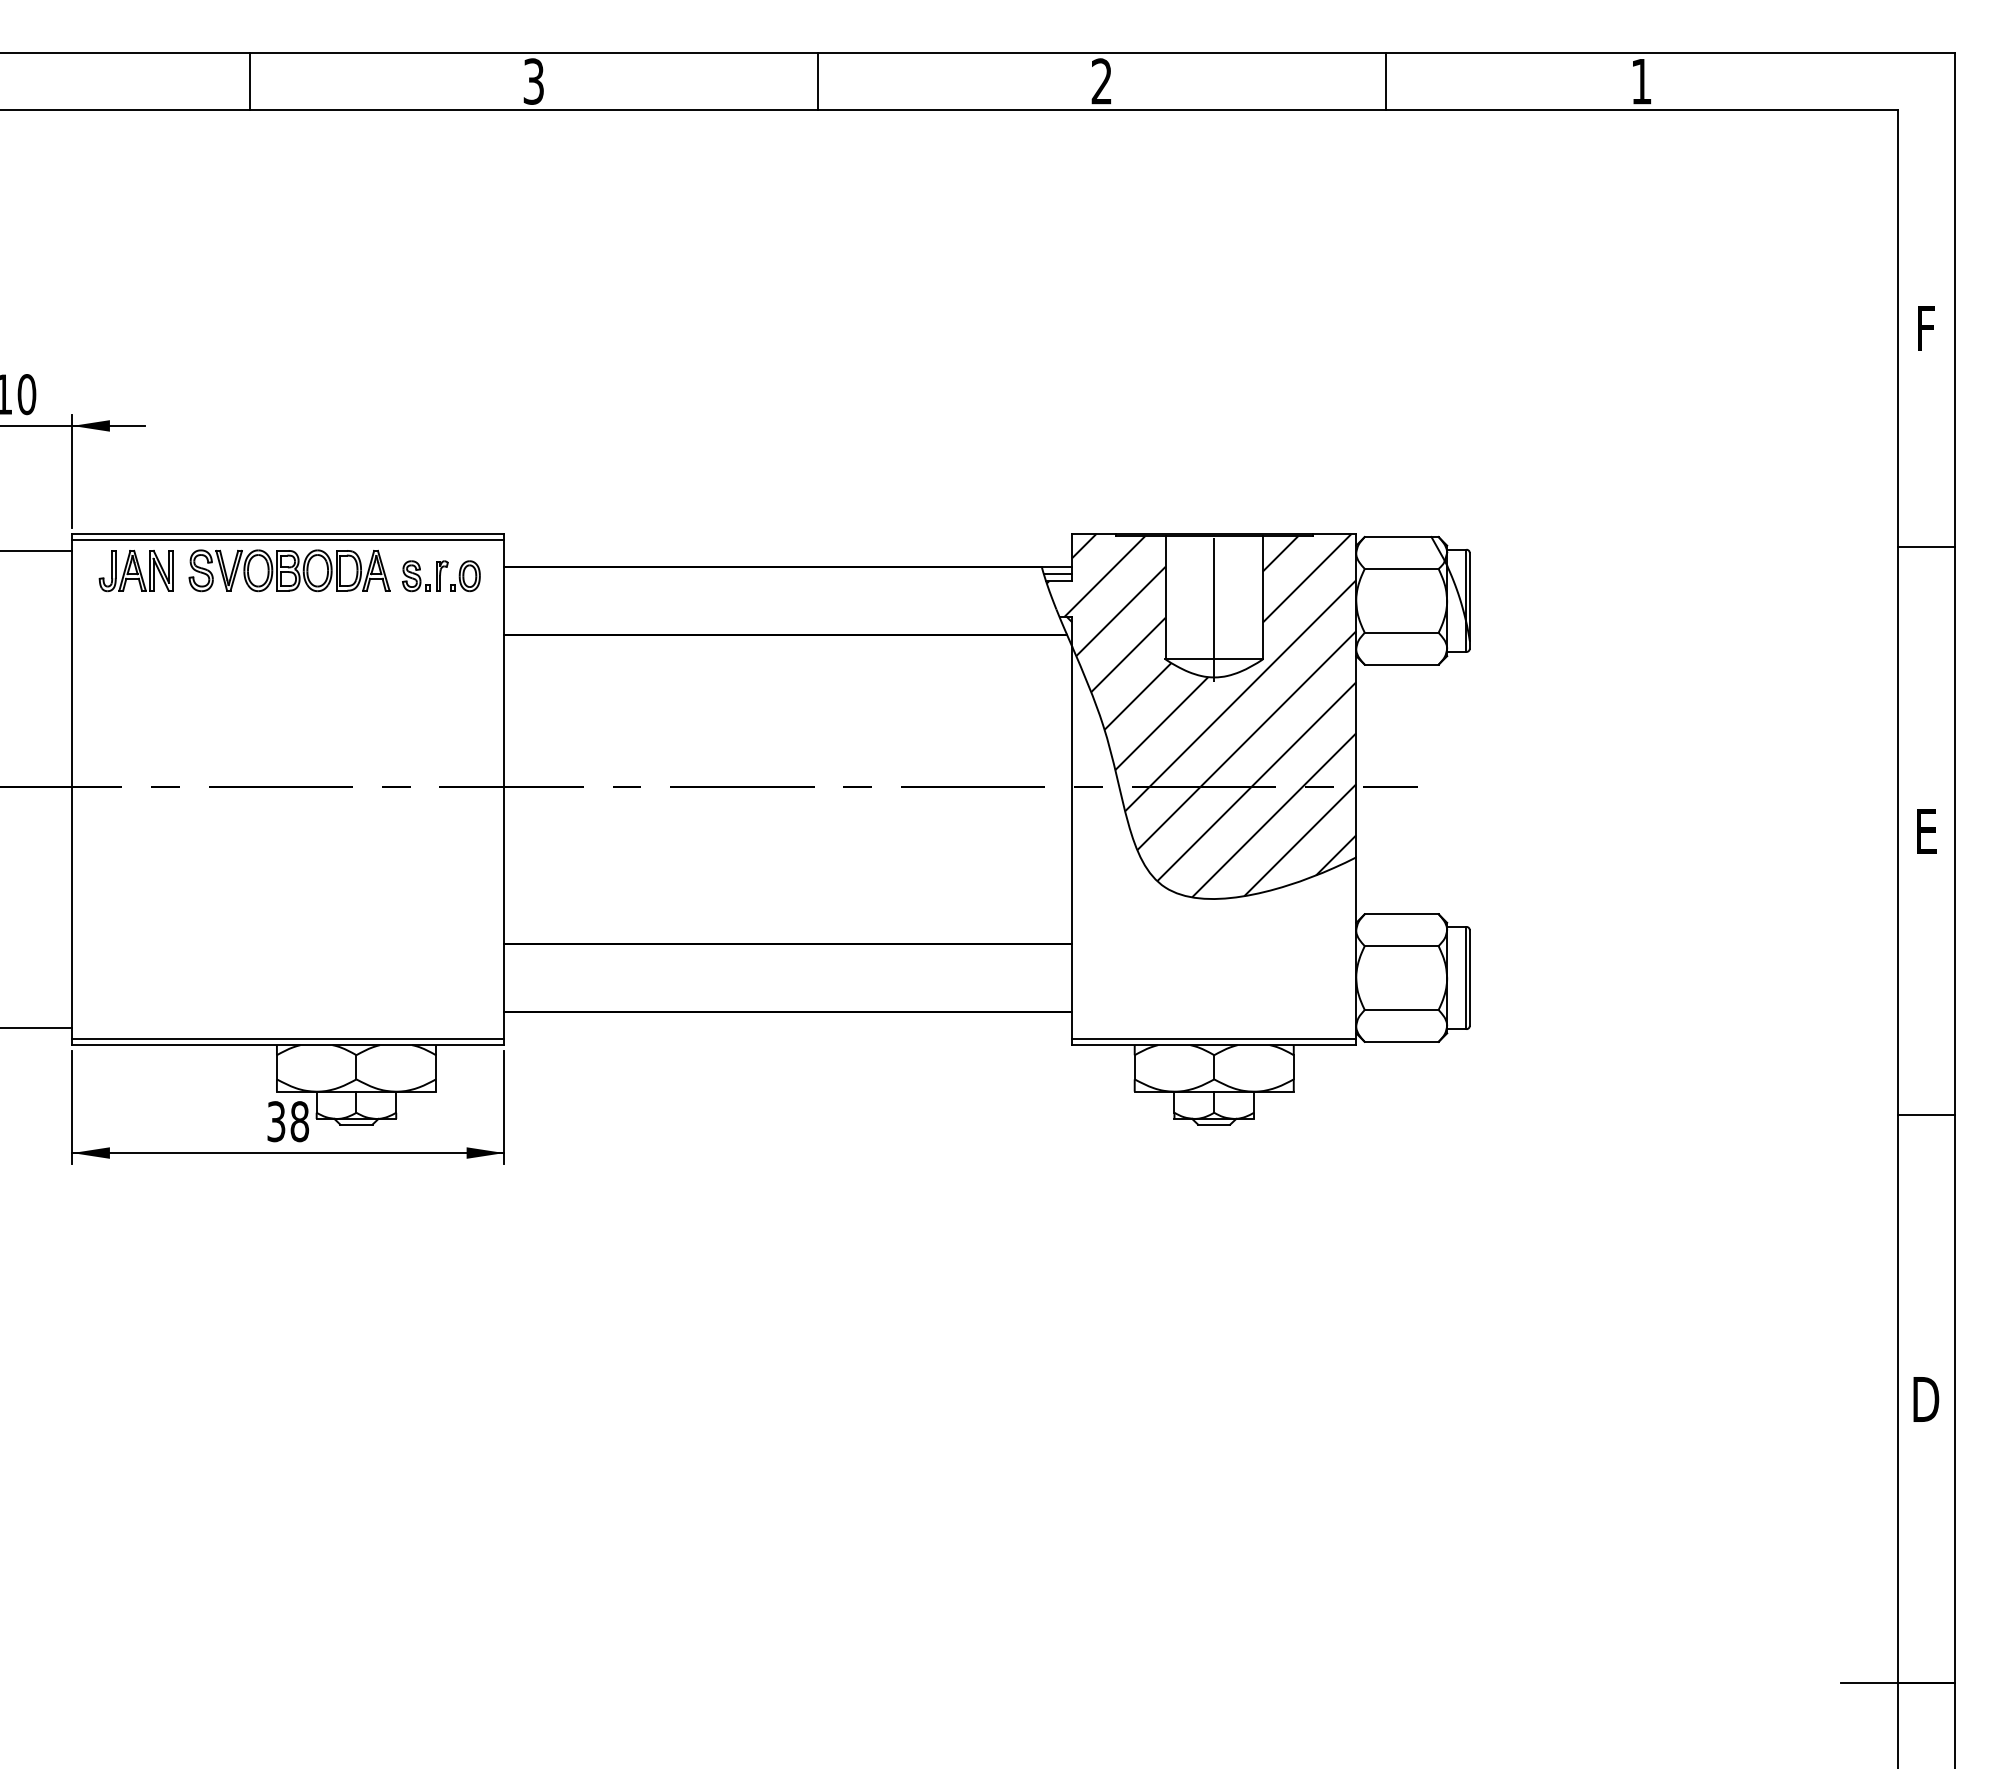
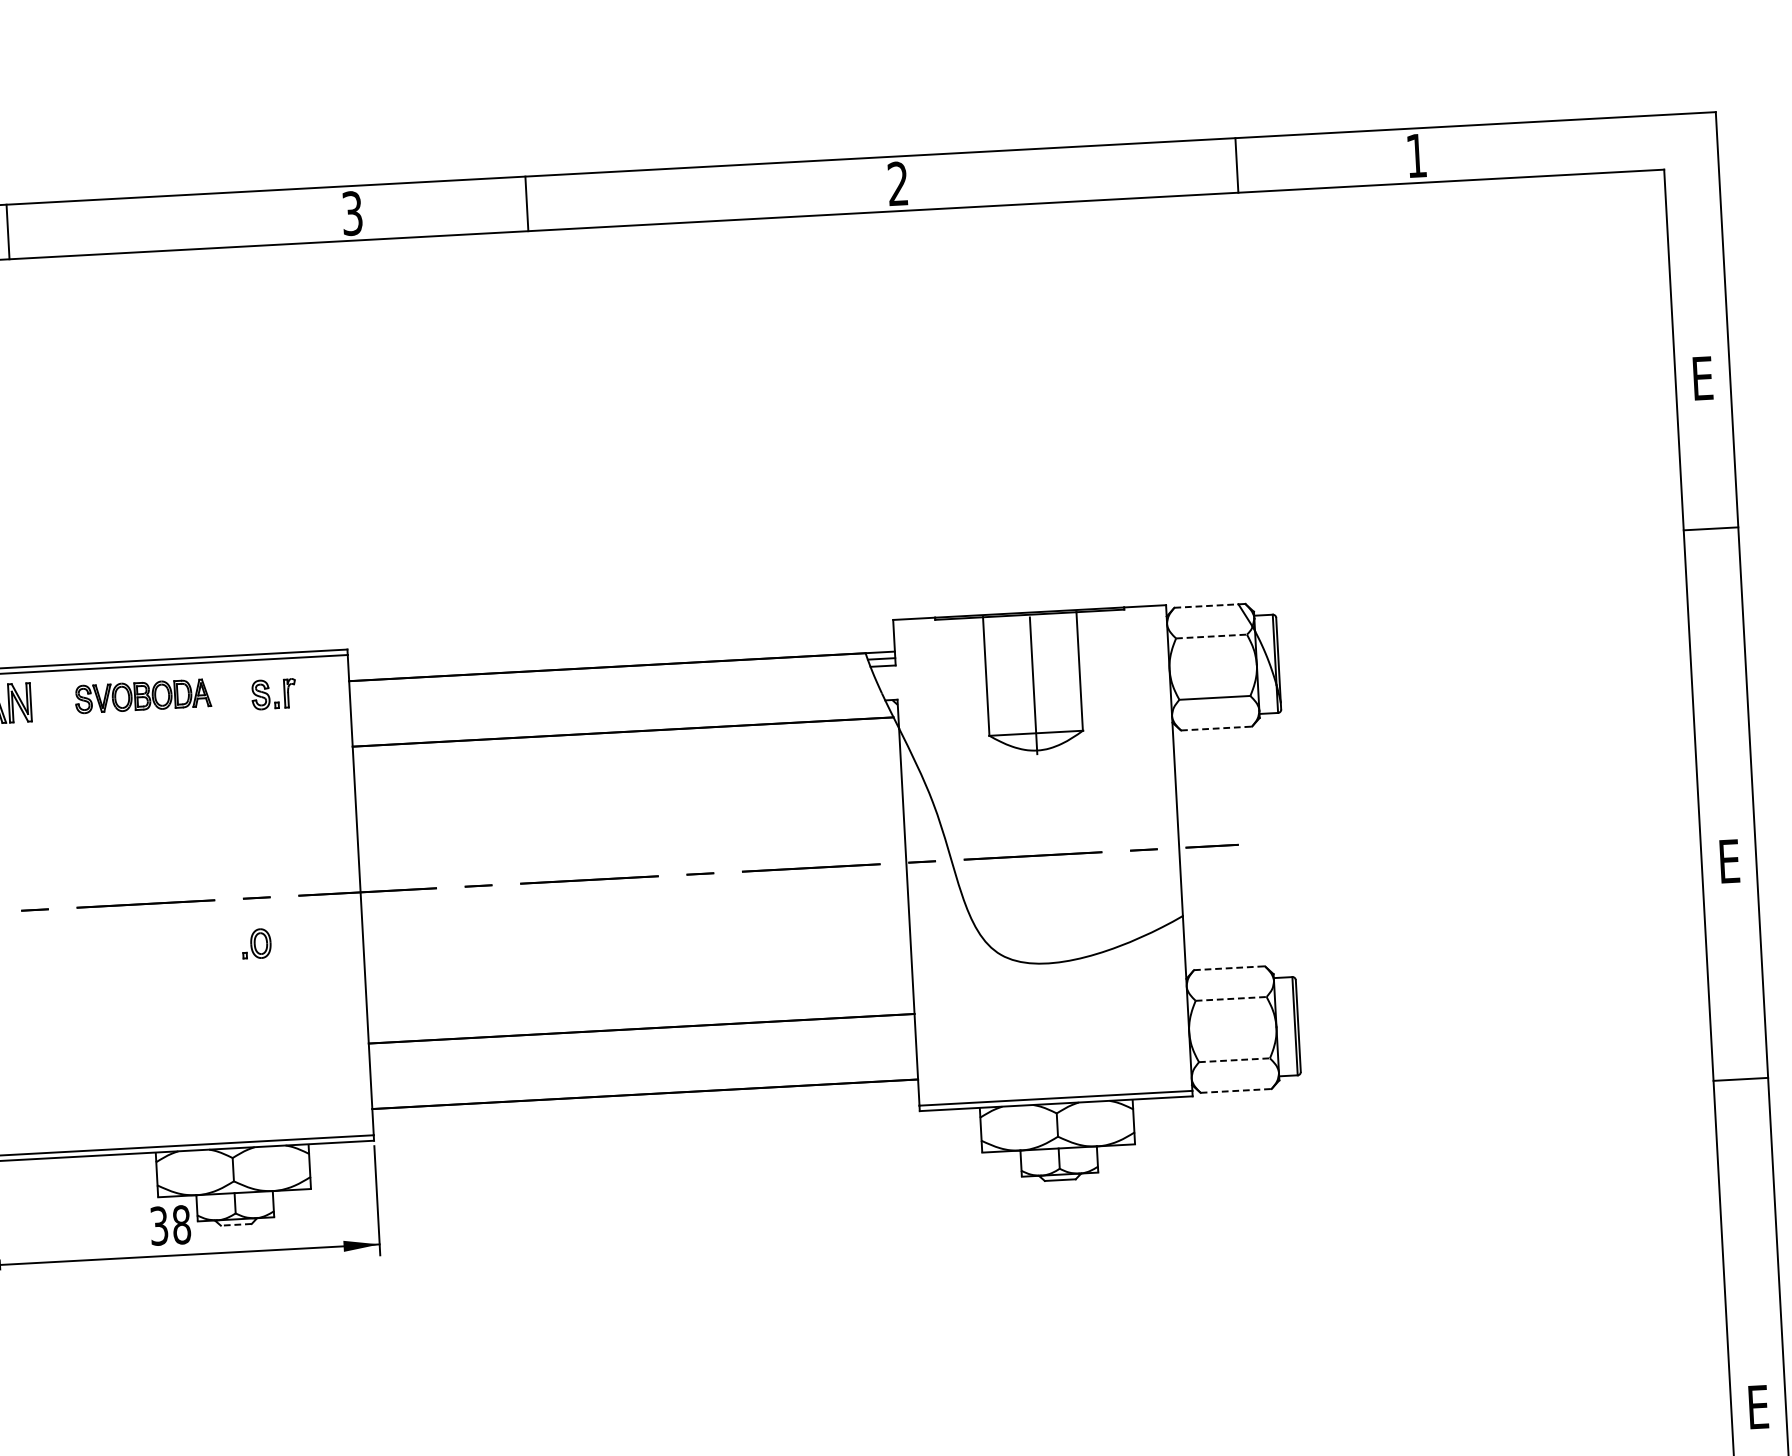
line: (250, 81) -> (8, 232), moved
line: (818, 81) -> (526, 203), moved
line: (1386, 81) -> (1236, 165), moved
text: (1926, 328) -> (1703, 378), F -> E
line: (1398, 537) -> (1206, 606), solid -> dashed
line: (1925, 547) -> (1710, 529), moved
line: (1401, 568) -> (1211, 636), solid -> dashed
part: (289, 570) -> (143, 695), size x0.7
part: (465, 576) -> (256, 944), moved
line: (1401, 664) -> (1216, 728), solid -> dashed
hatch: (1201, 715) -> (1026, 787), removed
line: (1401, 914) -> (1229, 968), solid -> dashed
line: (1401, 946) -> (1231, 999), solid -> dashed
line: (1401, 1009) -> (1234, 1059), solid -> dashed
line: (1401, 1041) -> (1235, 1090), solid -> dashed
line: (1925, 1115) -> (1740, 1079), moved
line: (355, 1124) -> (235, 1224), solid -> dashed
text: (1926, 1399) -> (1758, 1407), D -> E

